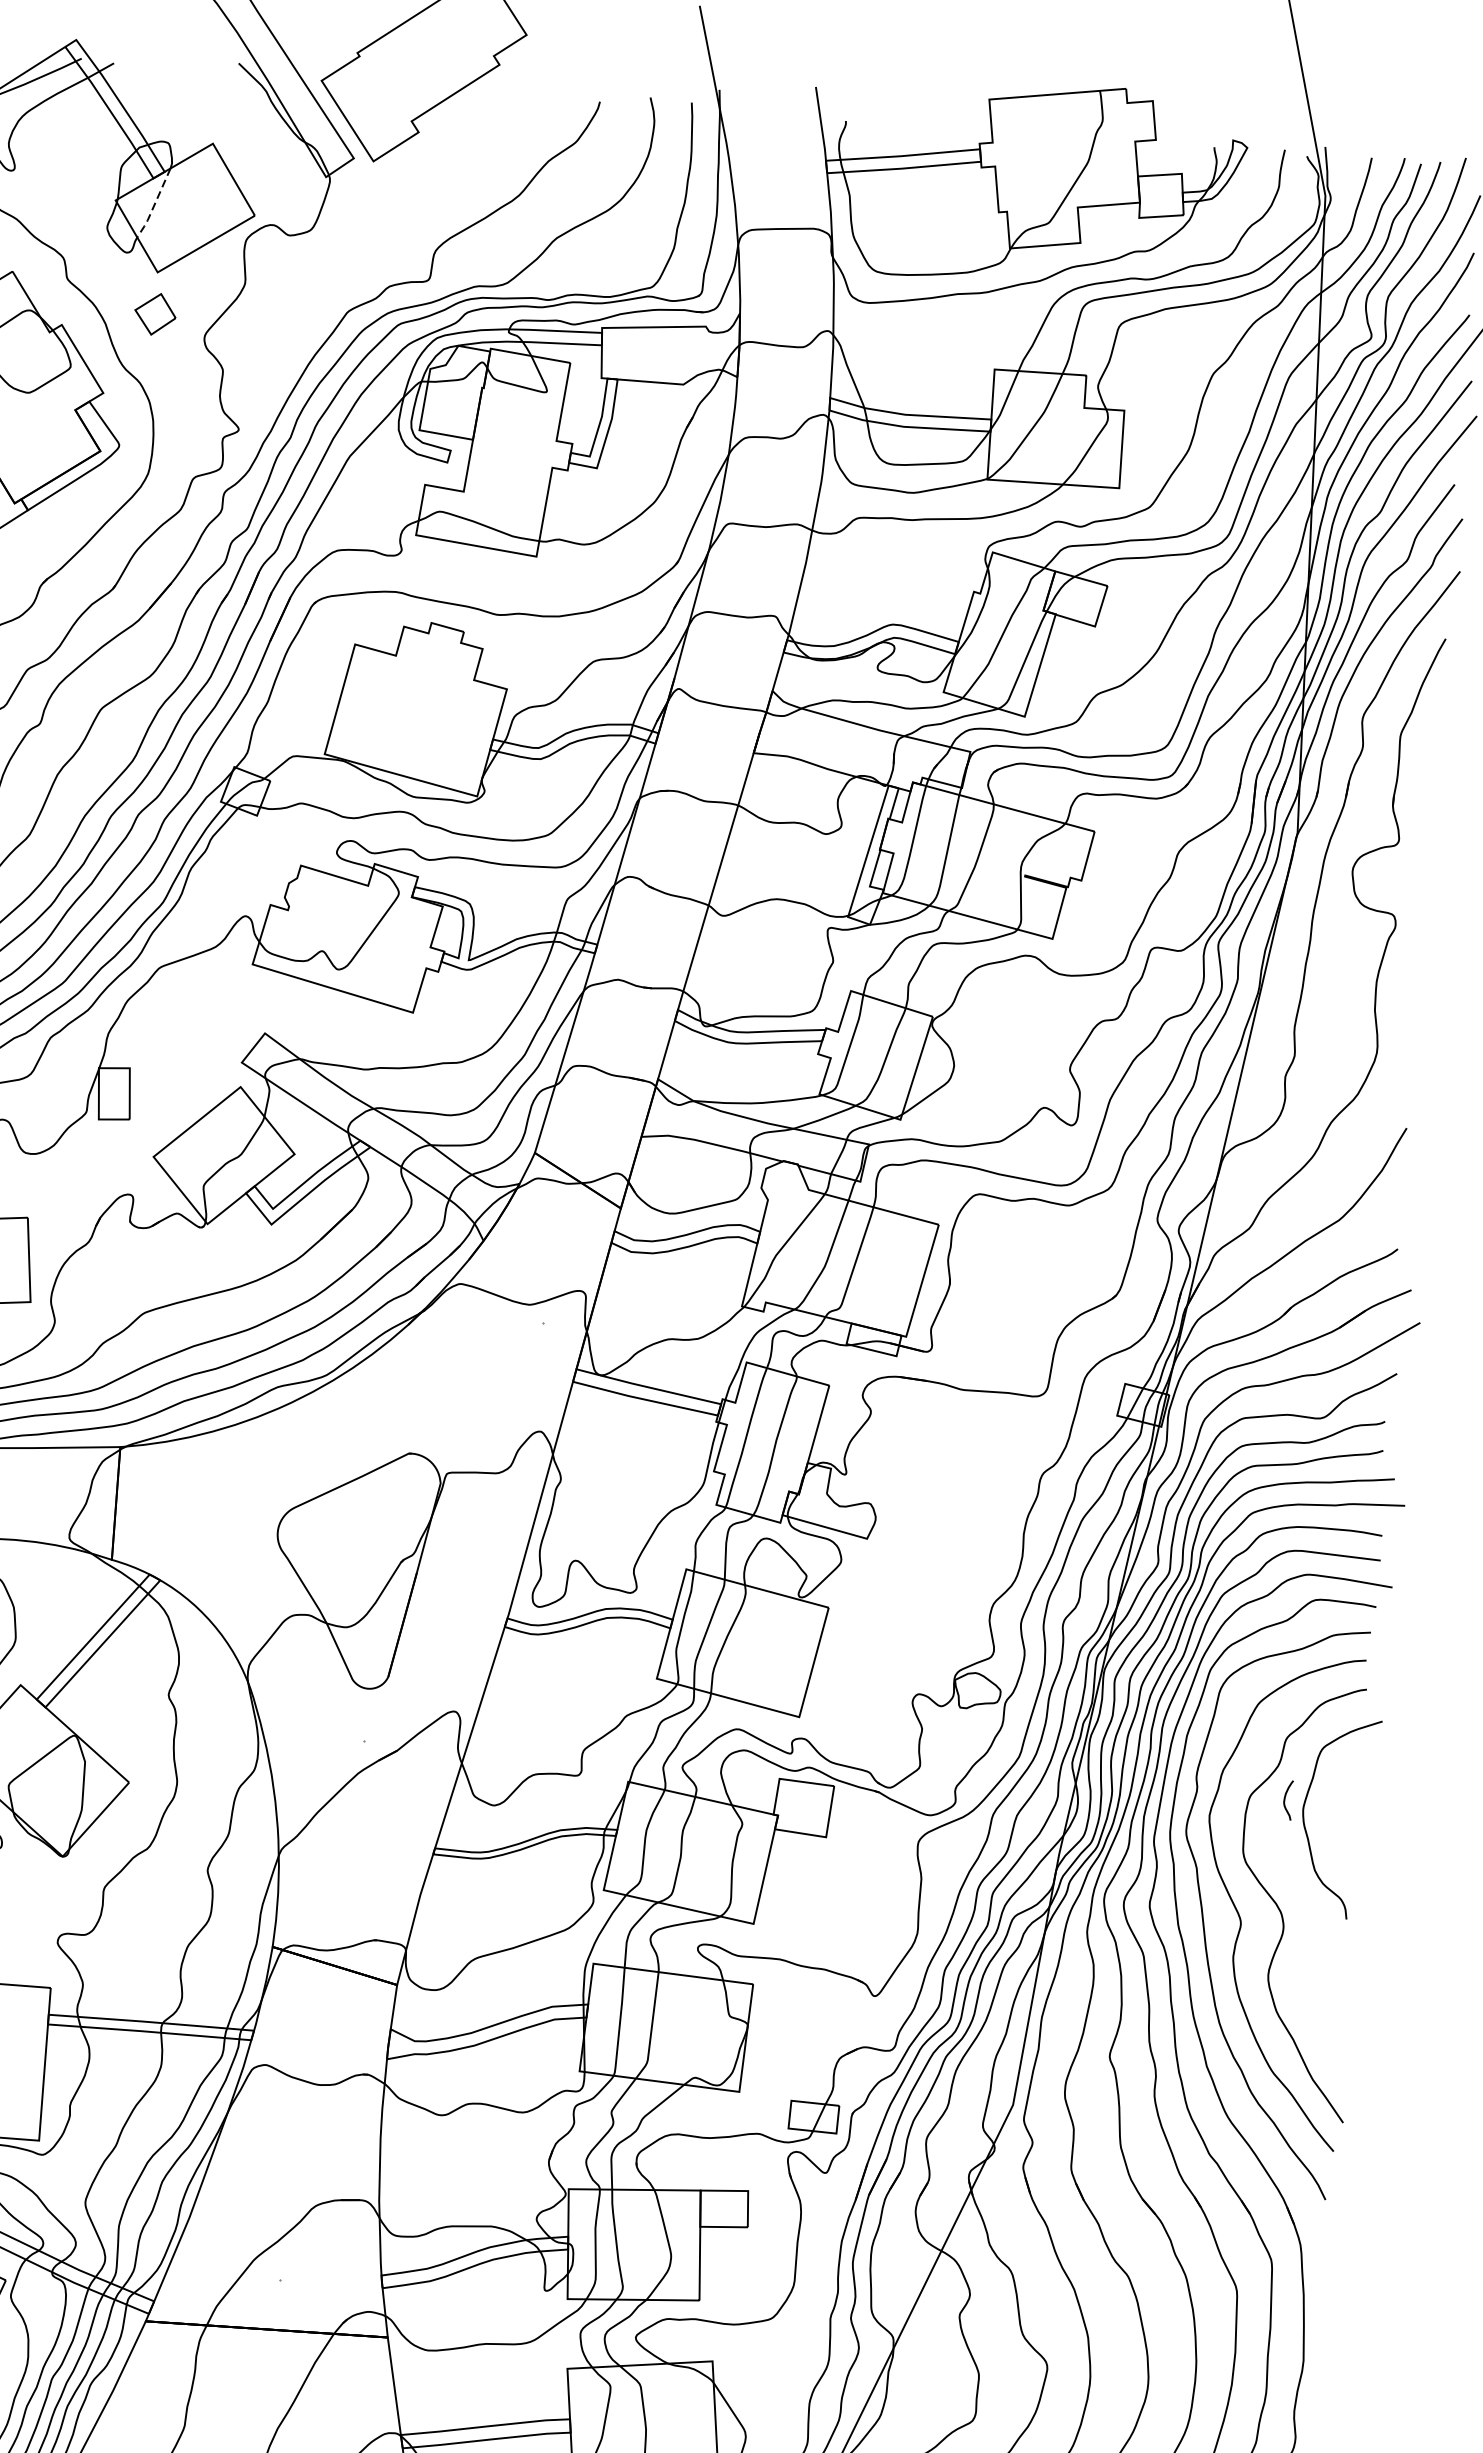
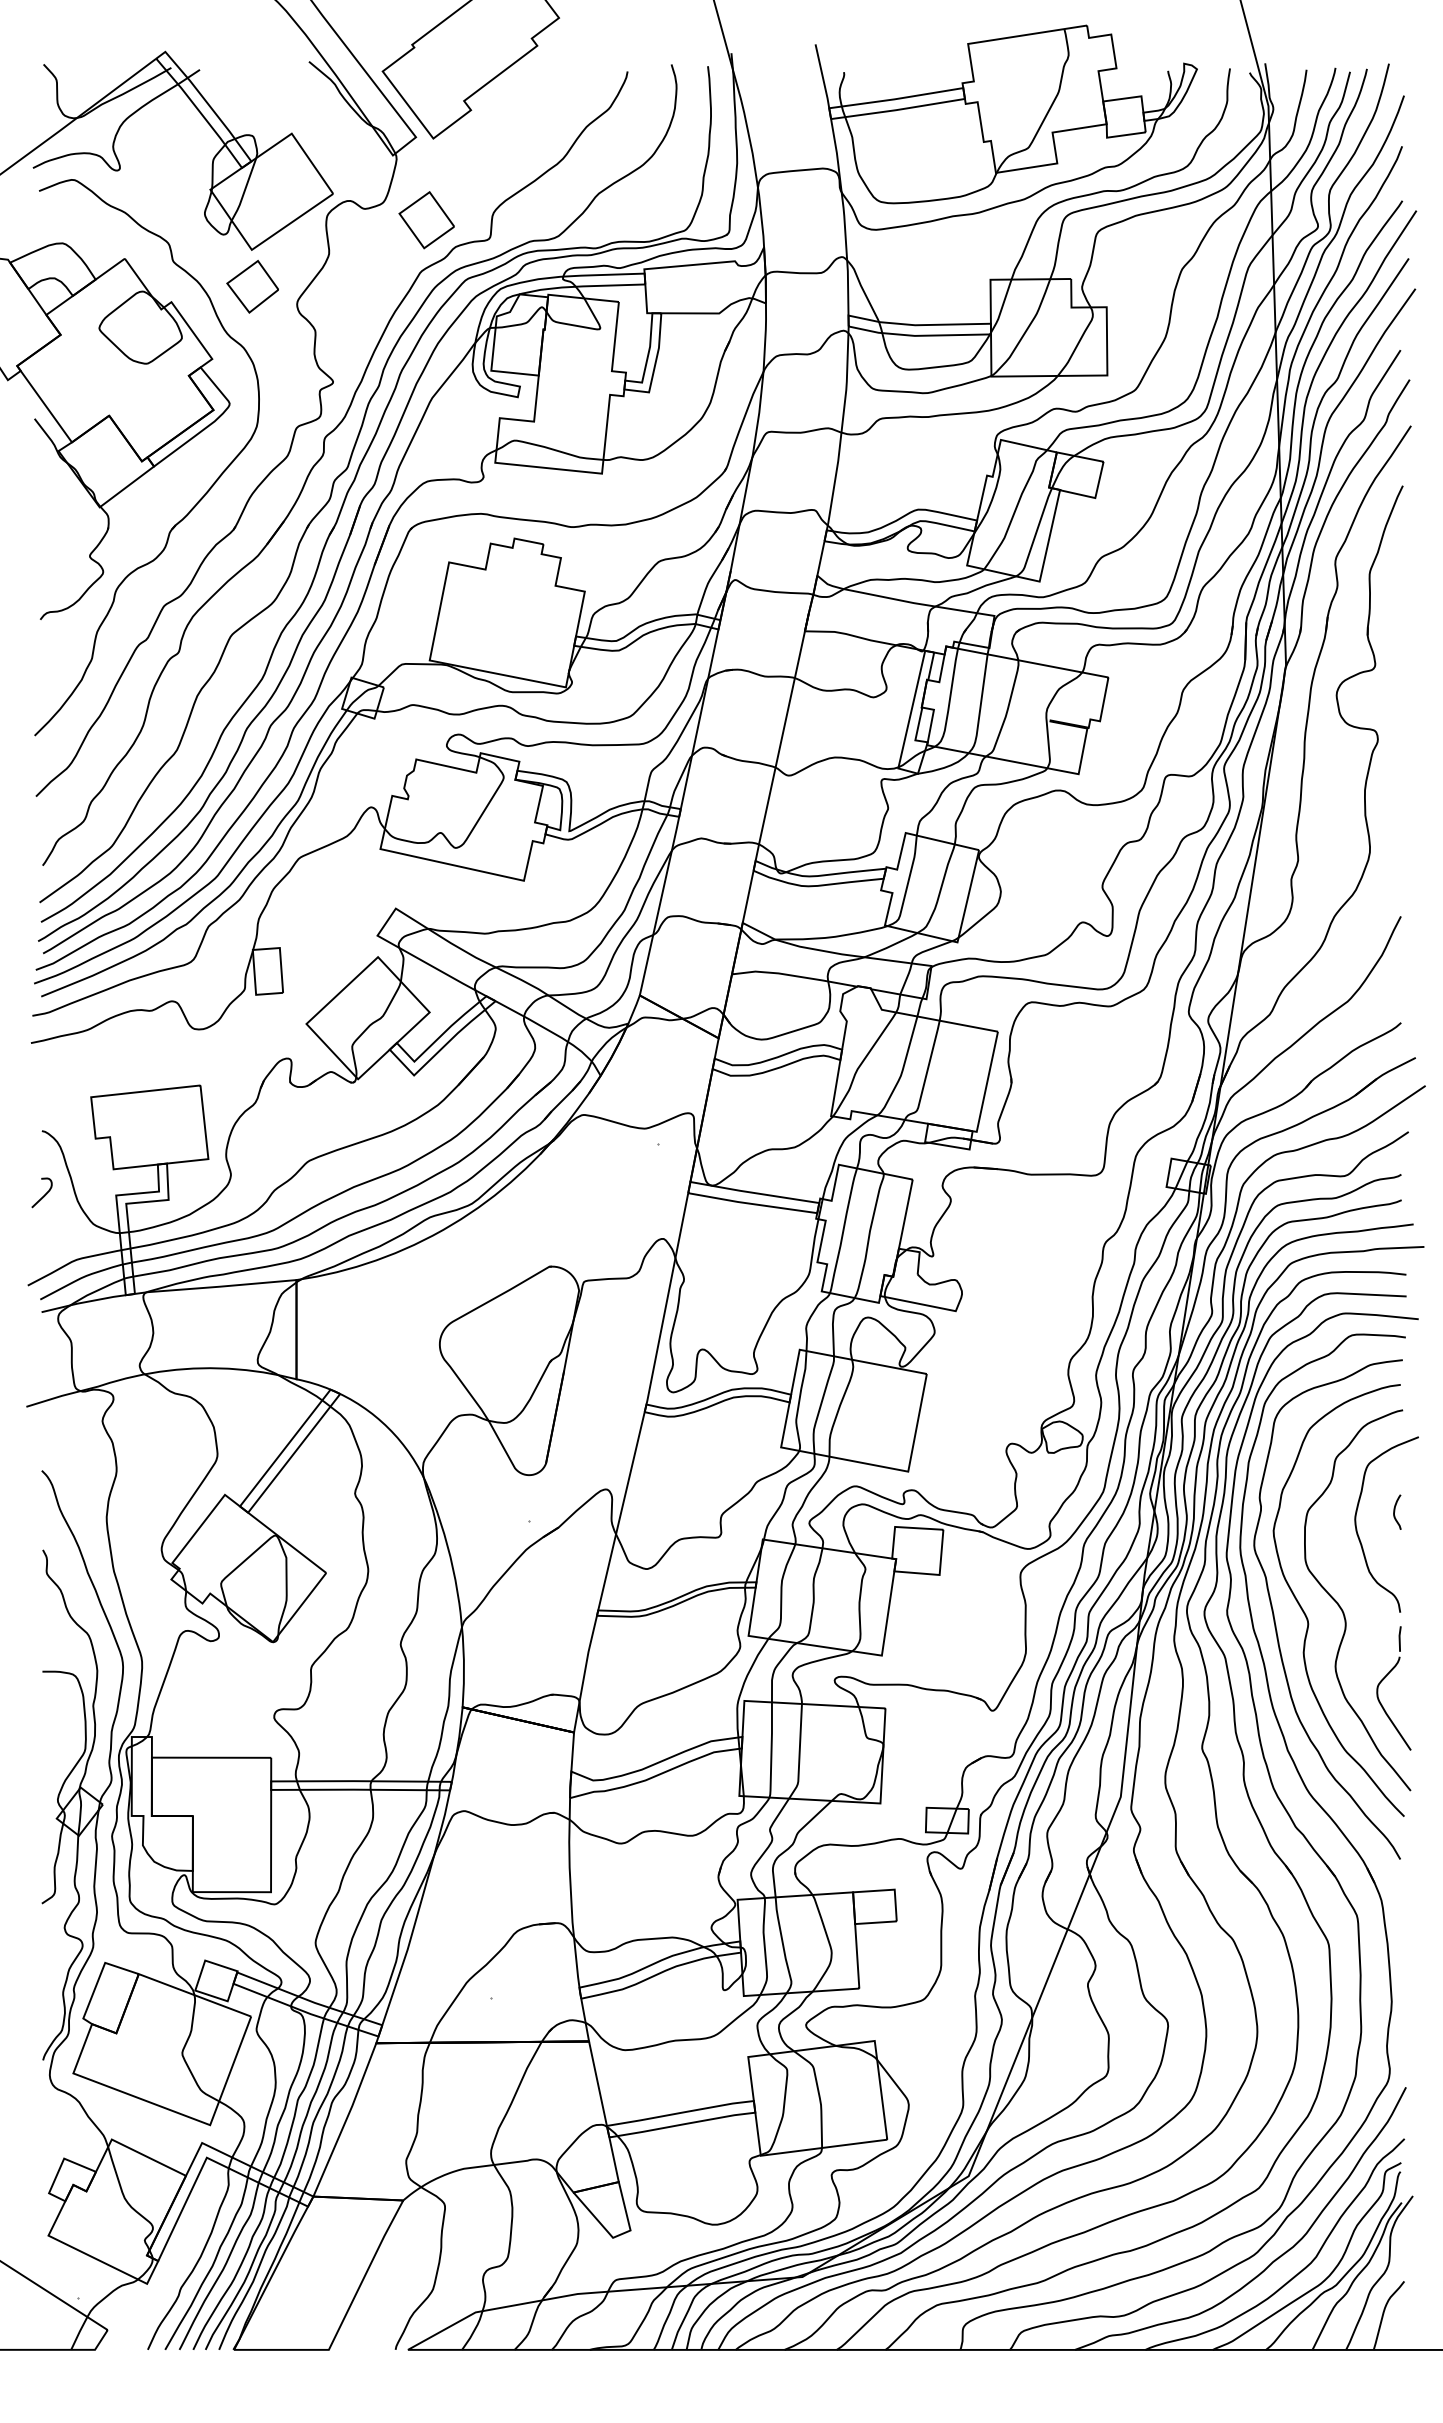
line: (154, 204) -> (244, 190), dashed -> solid
part: (358, 253) -> (426, 220), added
part: (155, 314) -> (252, 286), size x1.43
curve: (1286, 1799) -> (1395, 1511), moved
part: (1322, 1994) -> (1384, 1679), added

